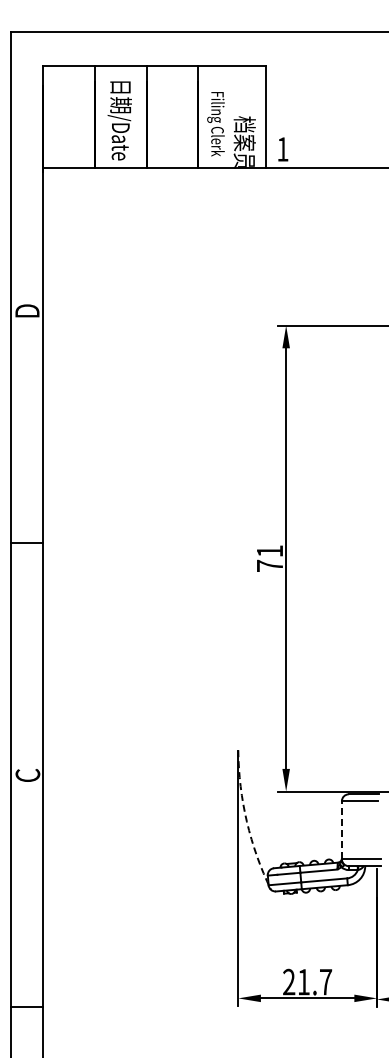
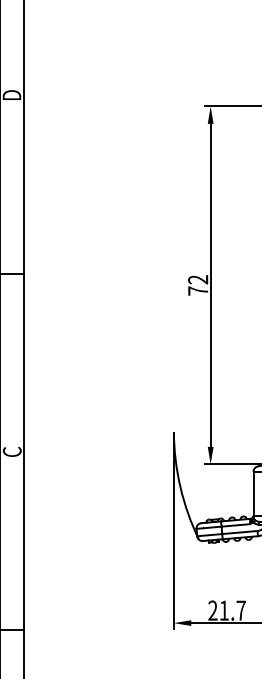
text: (269, 551) -> (197, 279), 71 -> 72
arc: (246, 821) -> (180, 487), dashed -> solid
line: (341, 829) -> (253, 493), dashed -> solid

